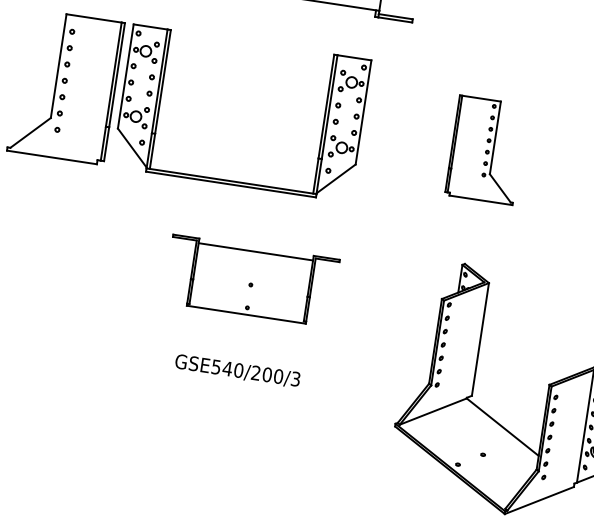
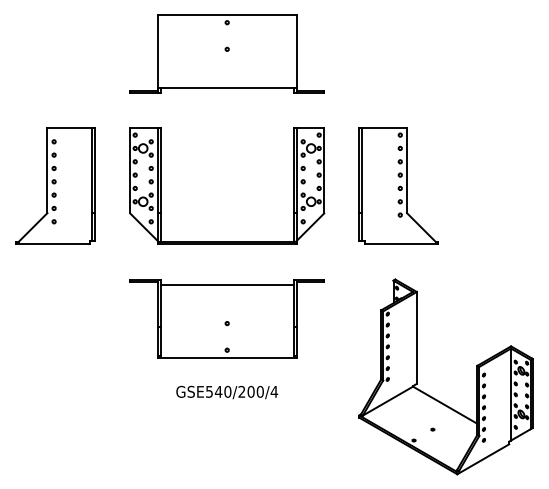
part: (486, 149) -> (398, 185), size x1.43
part: (231, 180) -> (227, 241), moved
part: (250, 280) -> (226, 318), size x1.43
text: (296, 378) -> (274, 391), GSE540/200/3 -> GSE540/200/4

